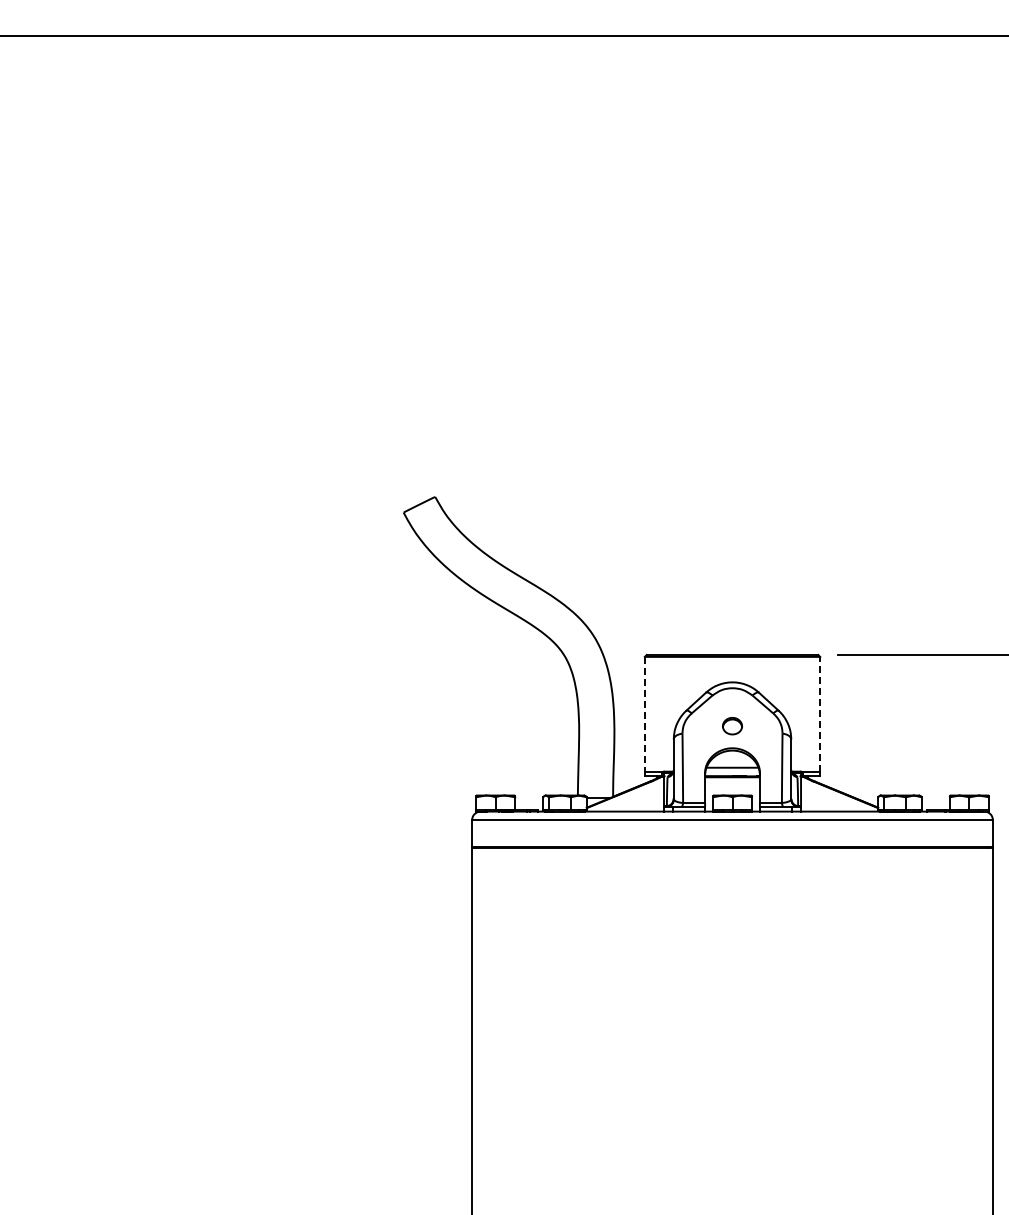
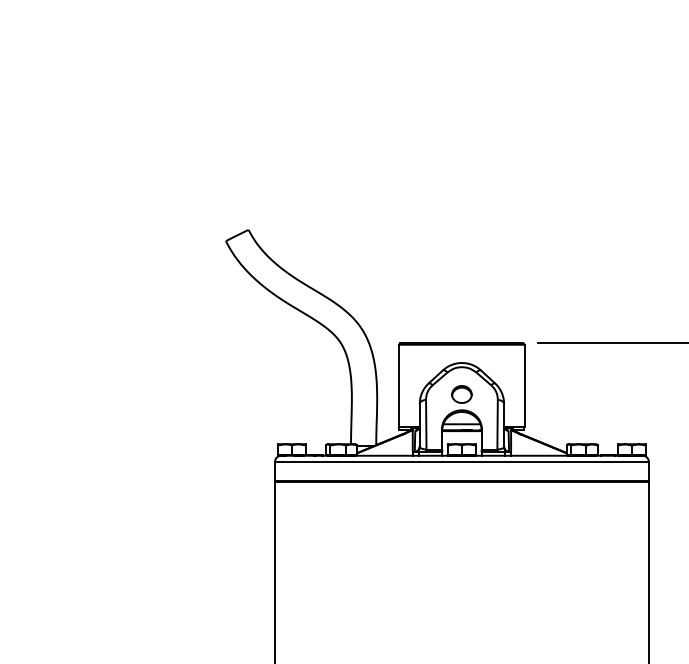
line: (820, 713) -> (525, 385), dashed -> solid
line: (644, 714) -> (398, 386), dashed -> solid
part: (732, 725) -> (461, 393), size x1.43

